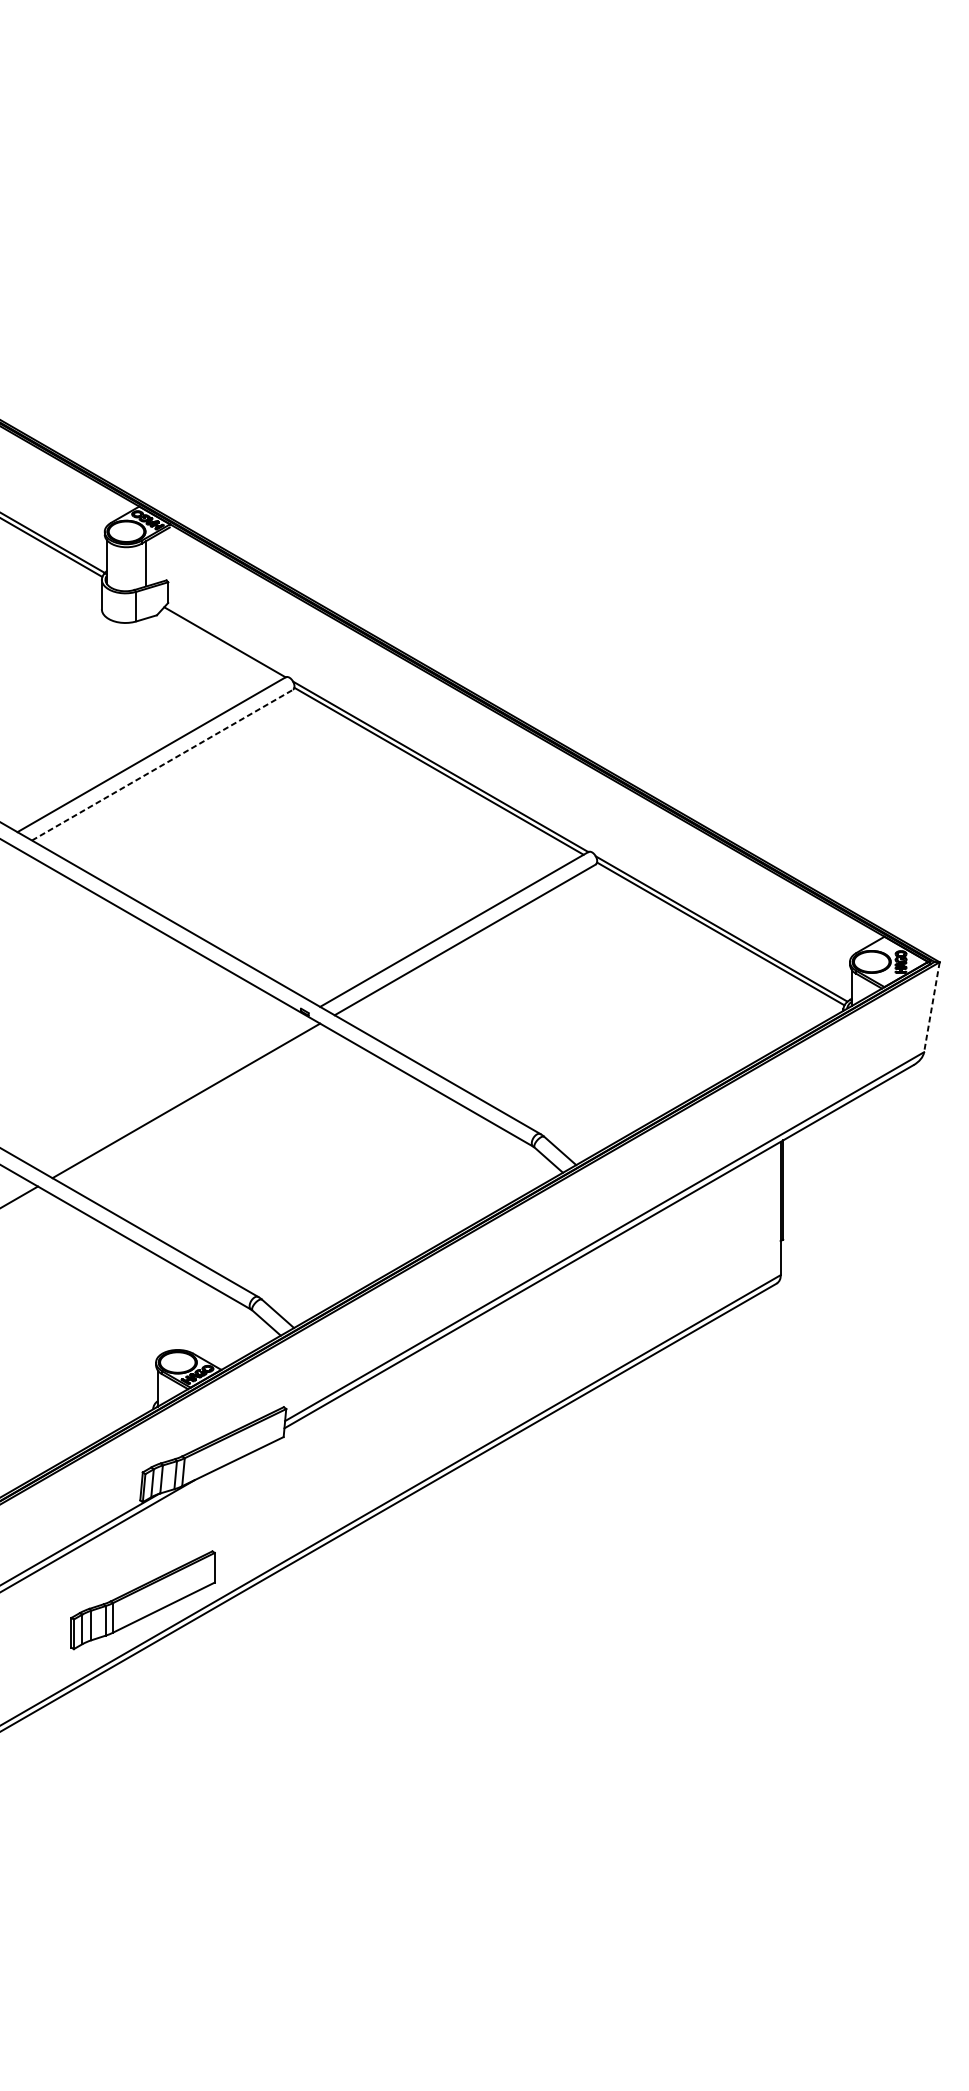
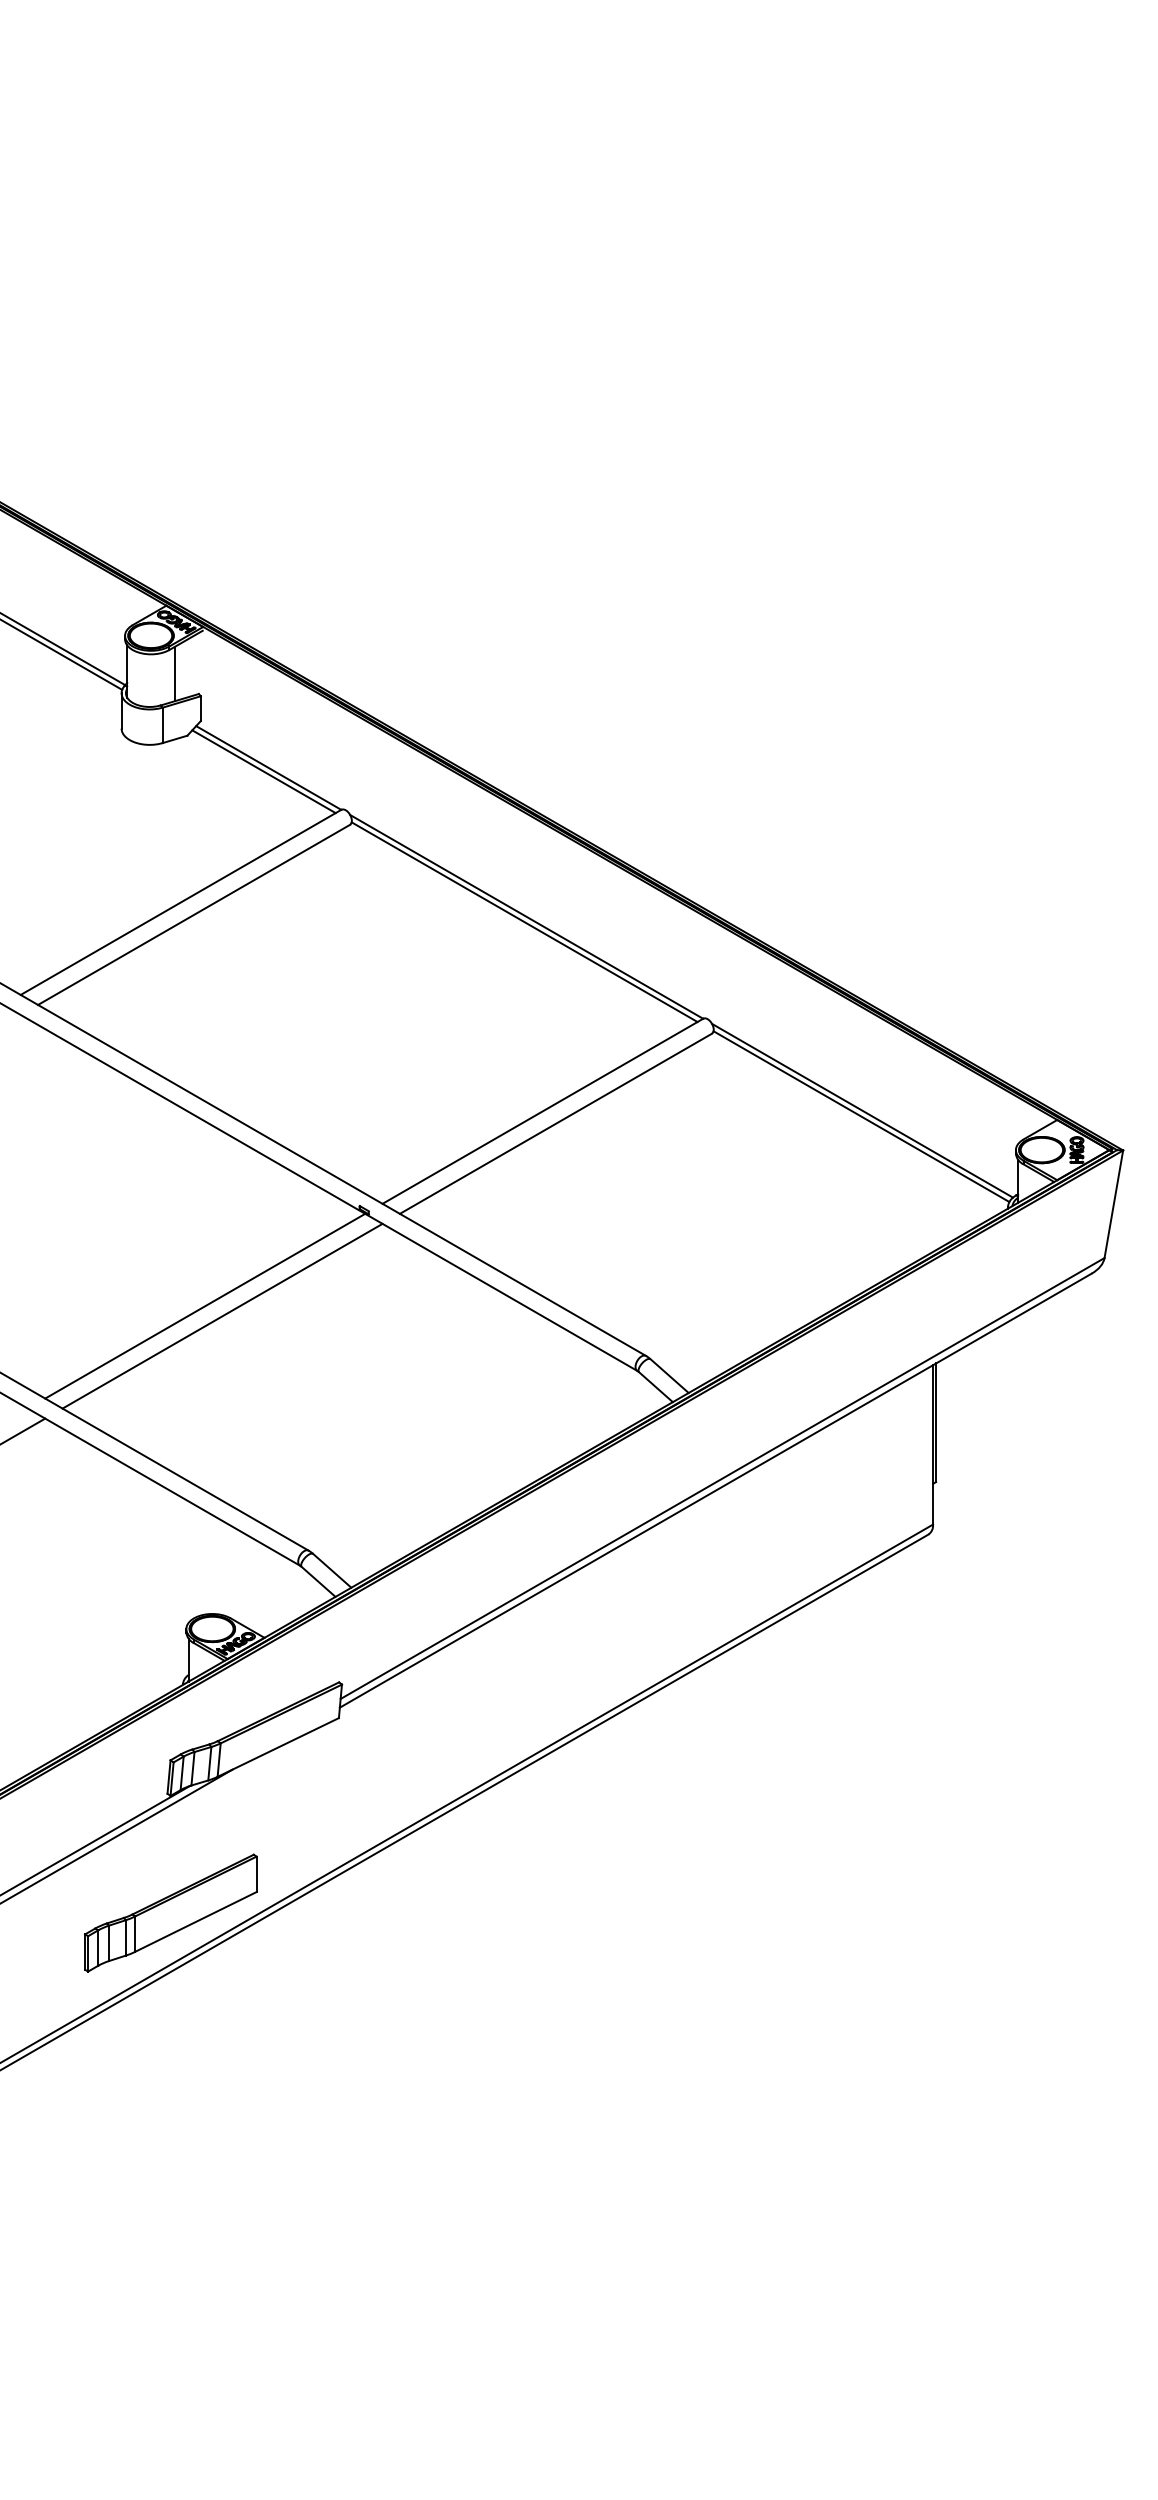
line: (220, 645) -> (263, 771), added
line: (162, 764) -> (194, 914), dashed -> solid
line: (931, 1007) -> (1113, 1204), dashed -> solid
line: (172, 1091) -> (205, 1305), added

